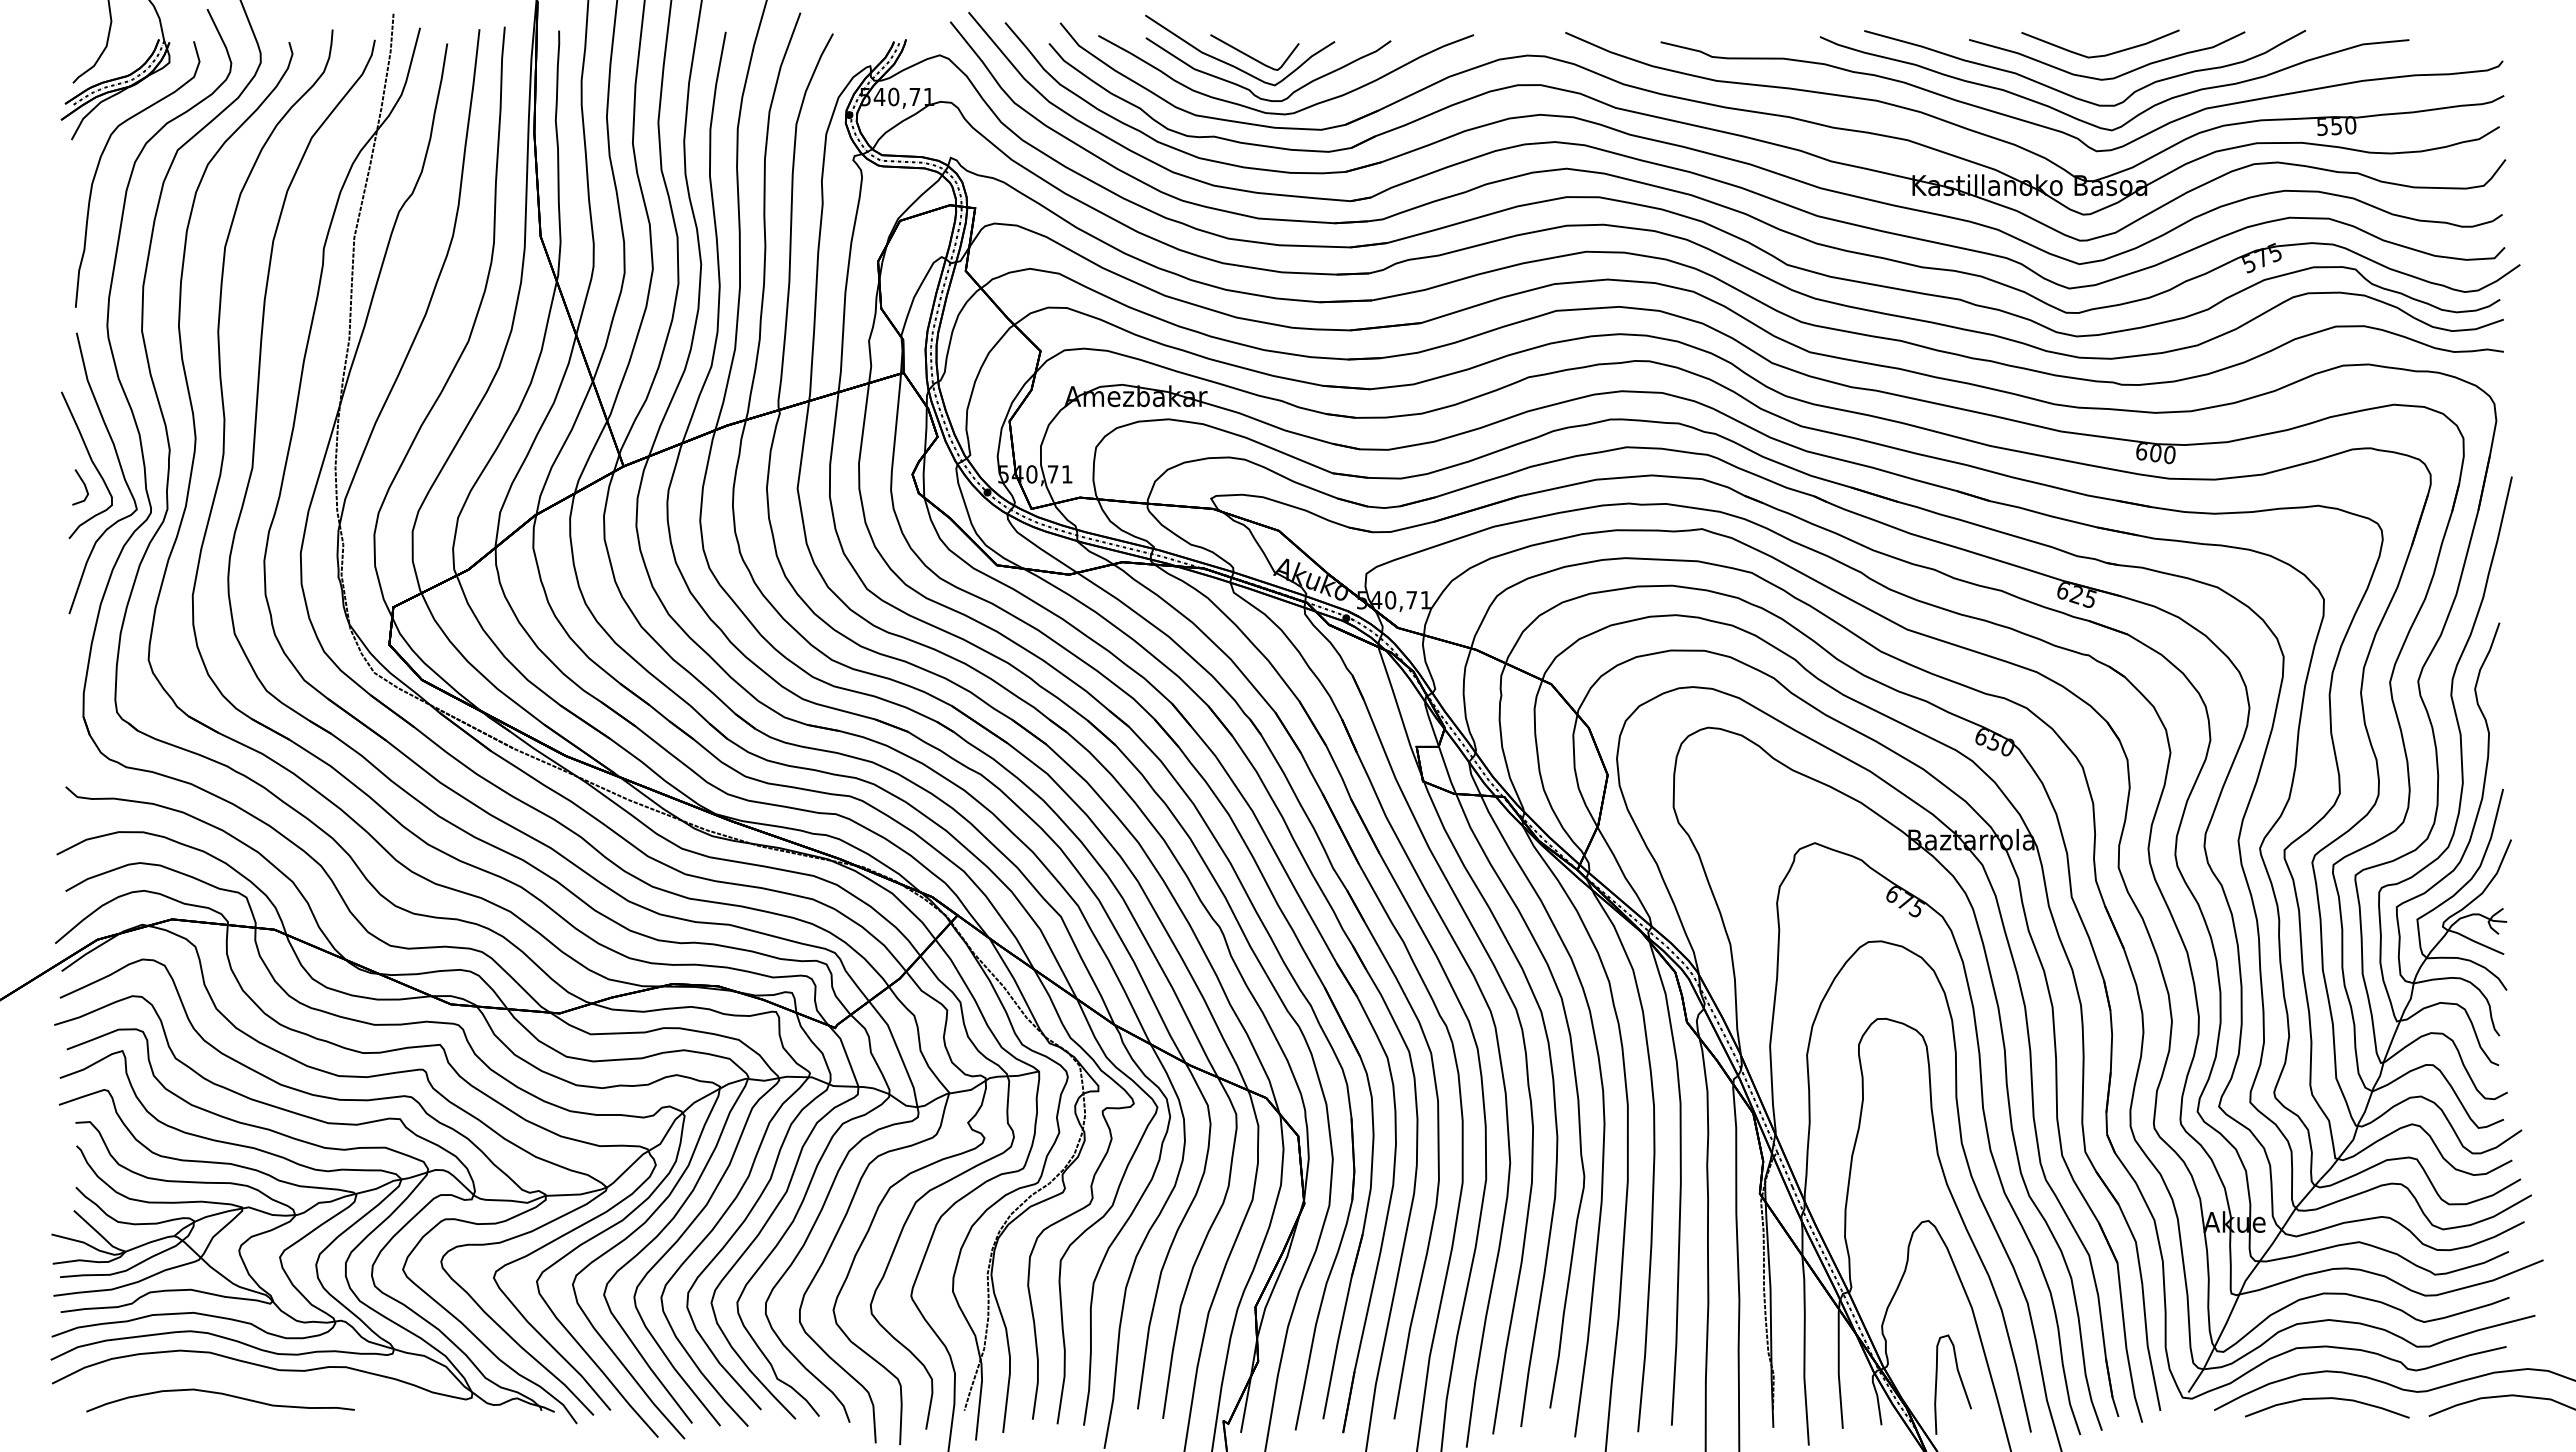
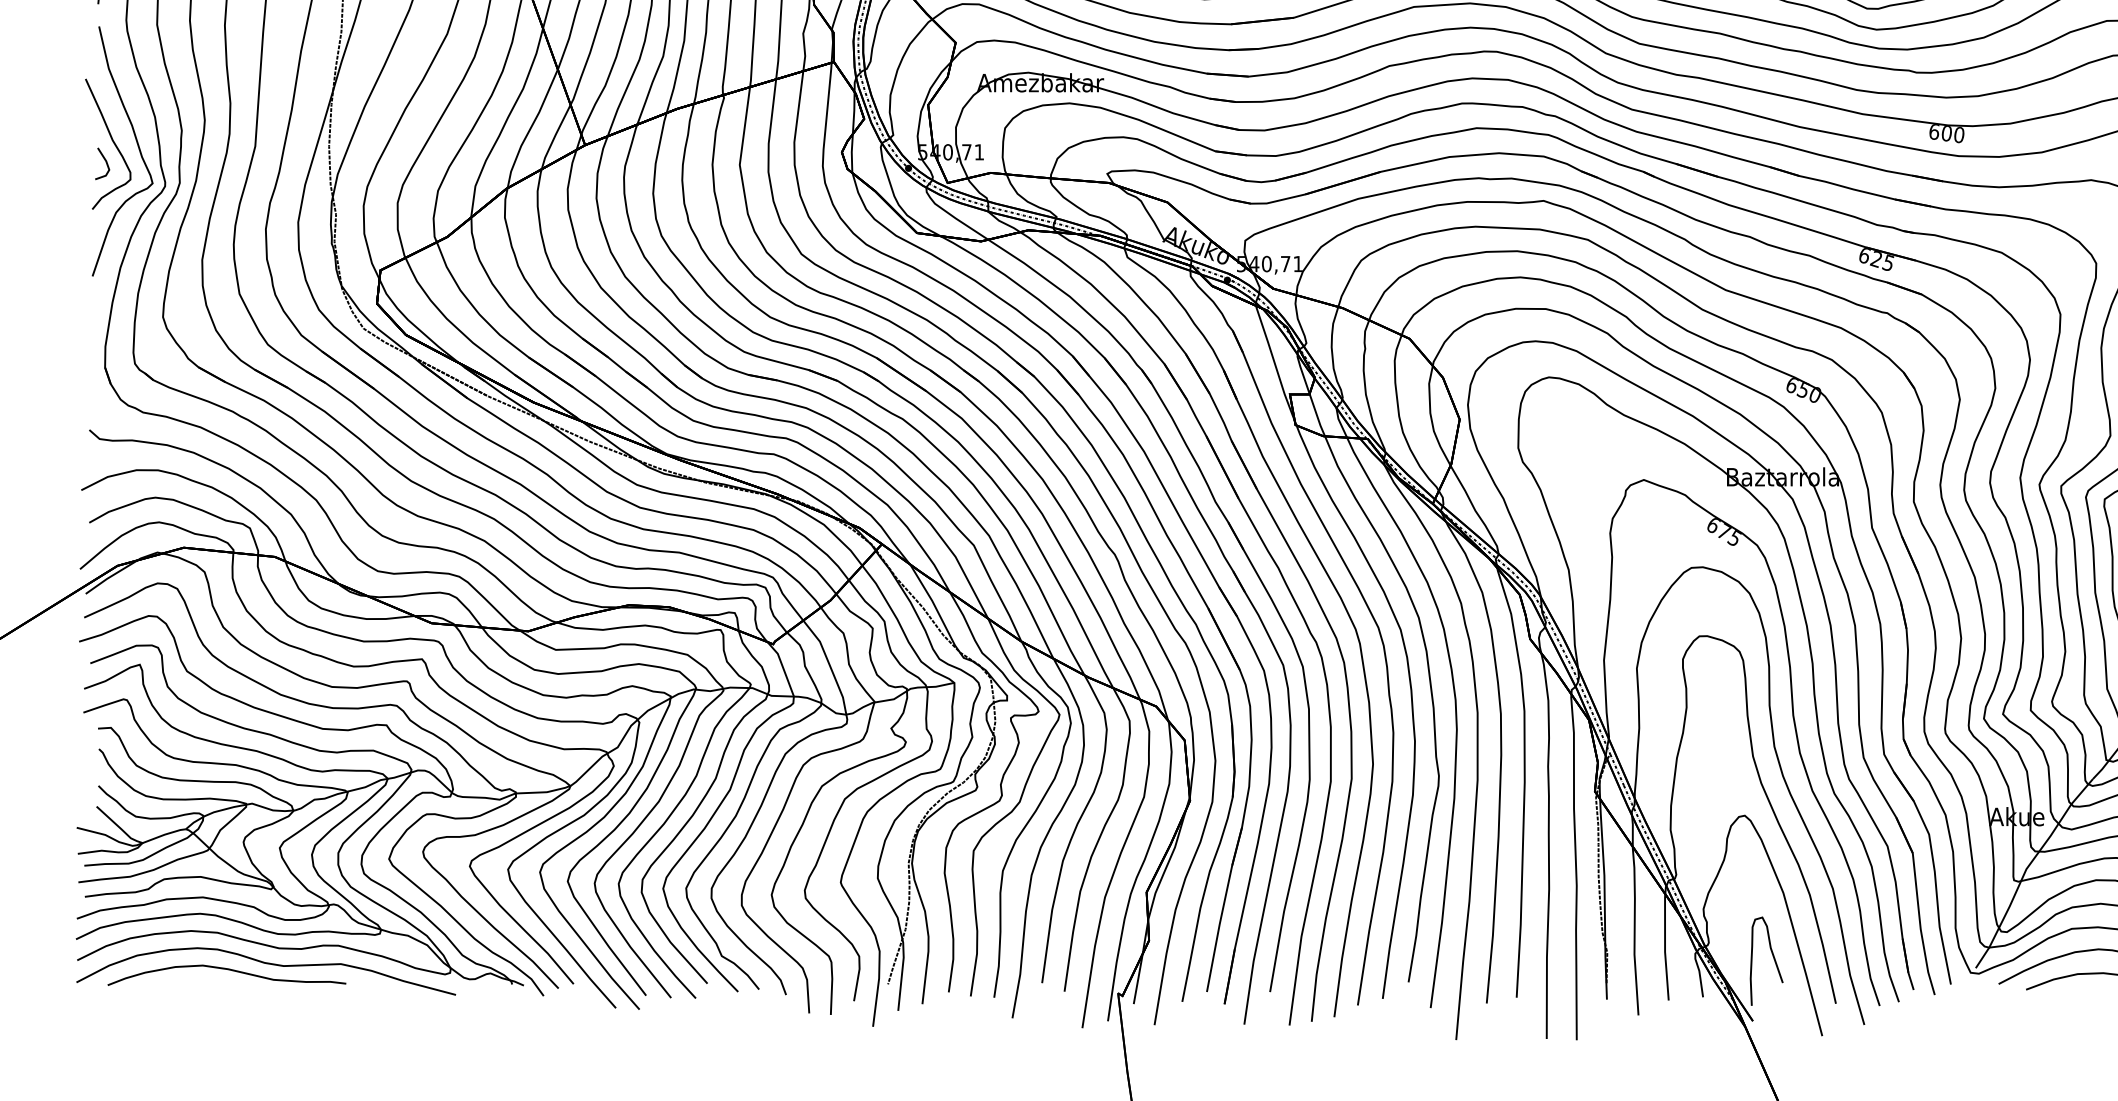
curve: (267, 1388) -> (268, 964), added

